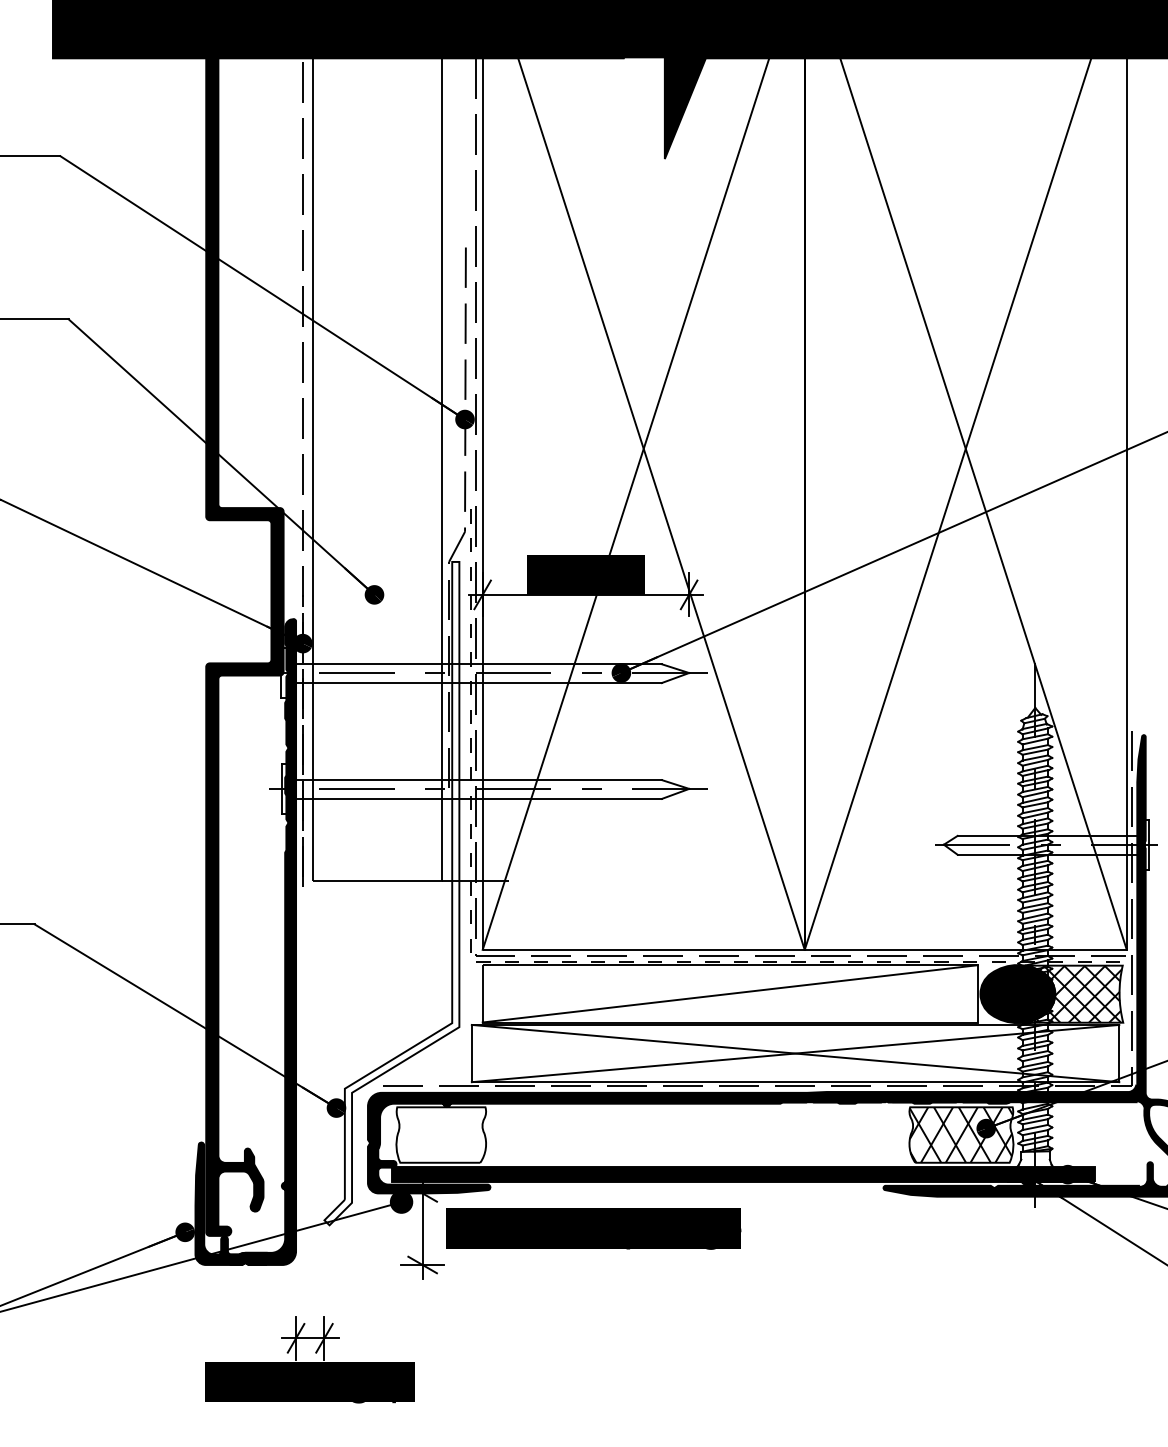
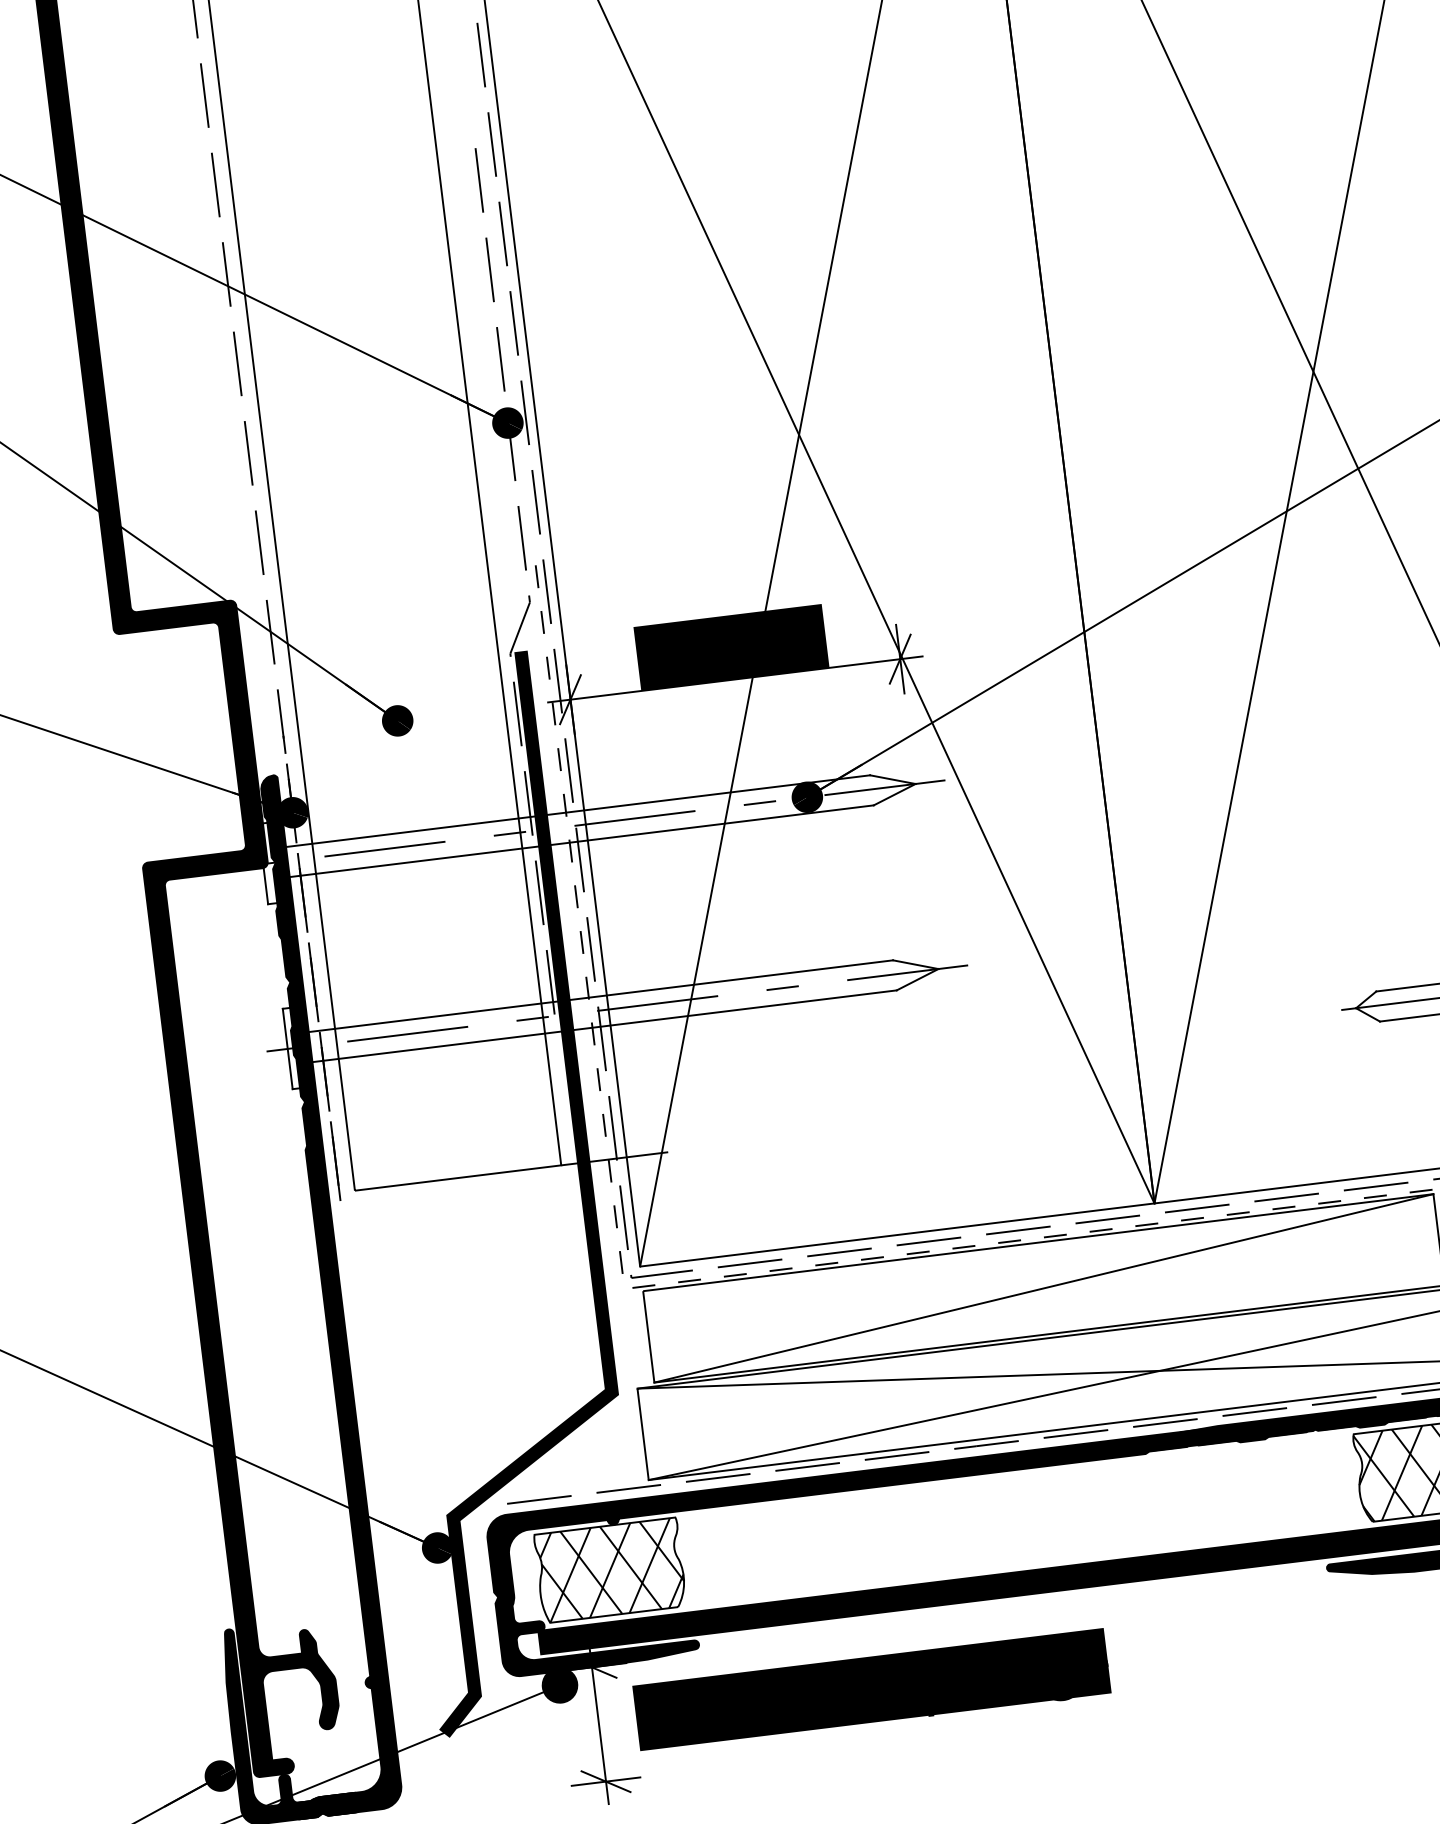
fill: (391, 893) -> (483, 1194), added
hatch: (442, 1134) -> (612, 1569), added

